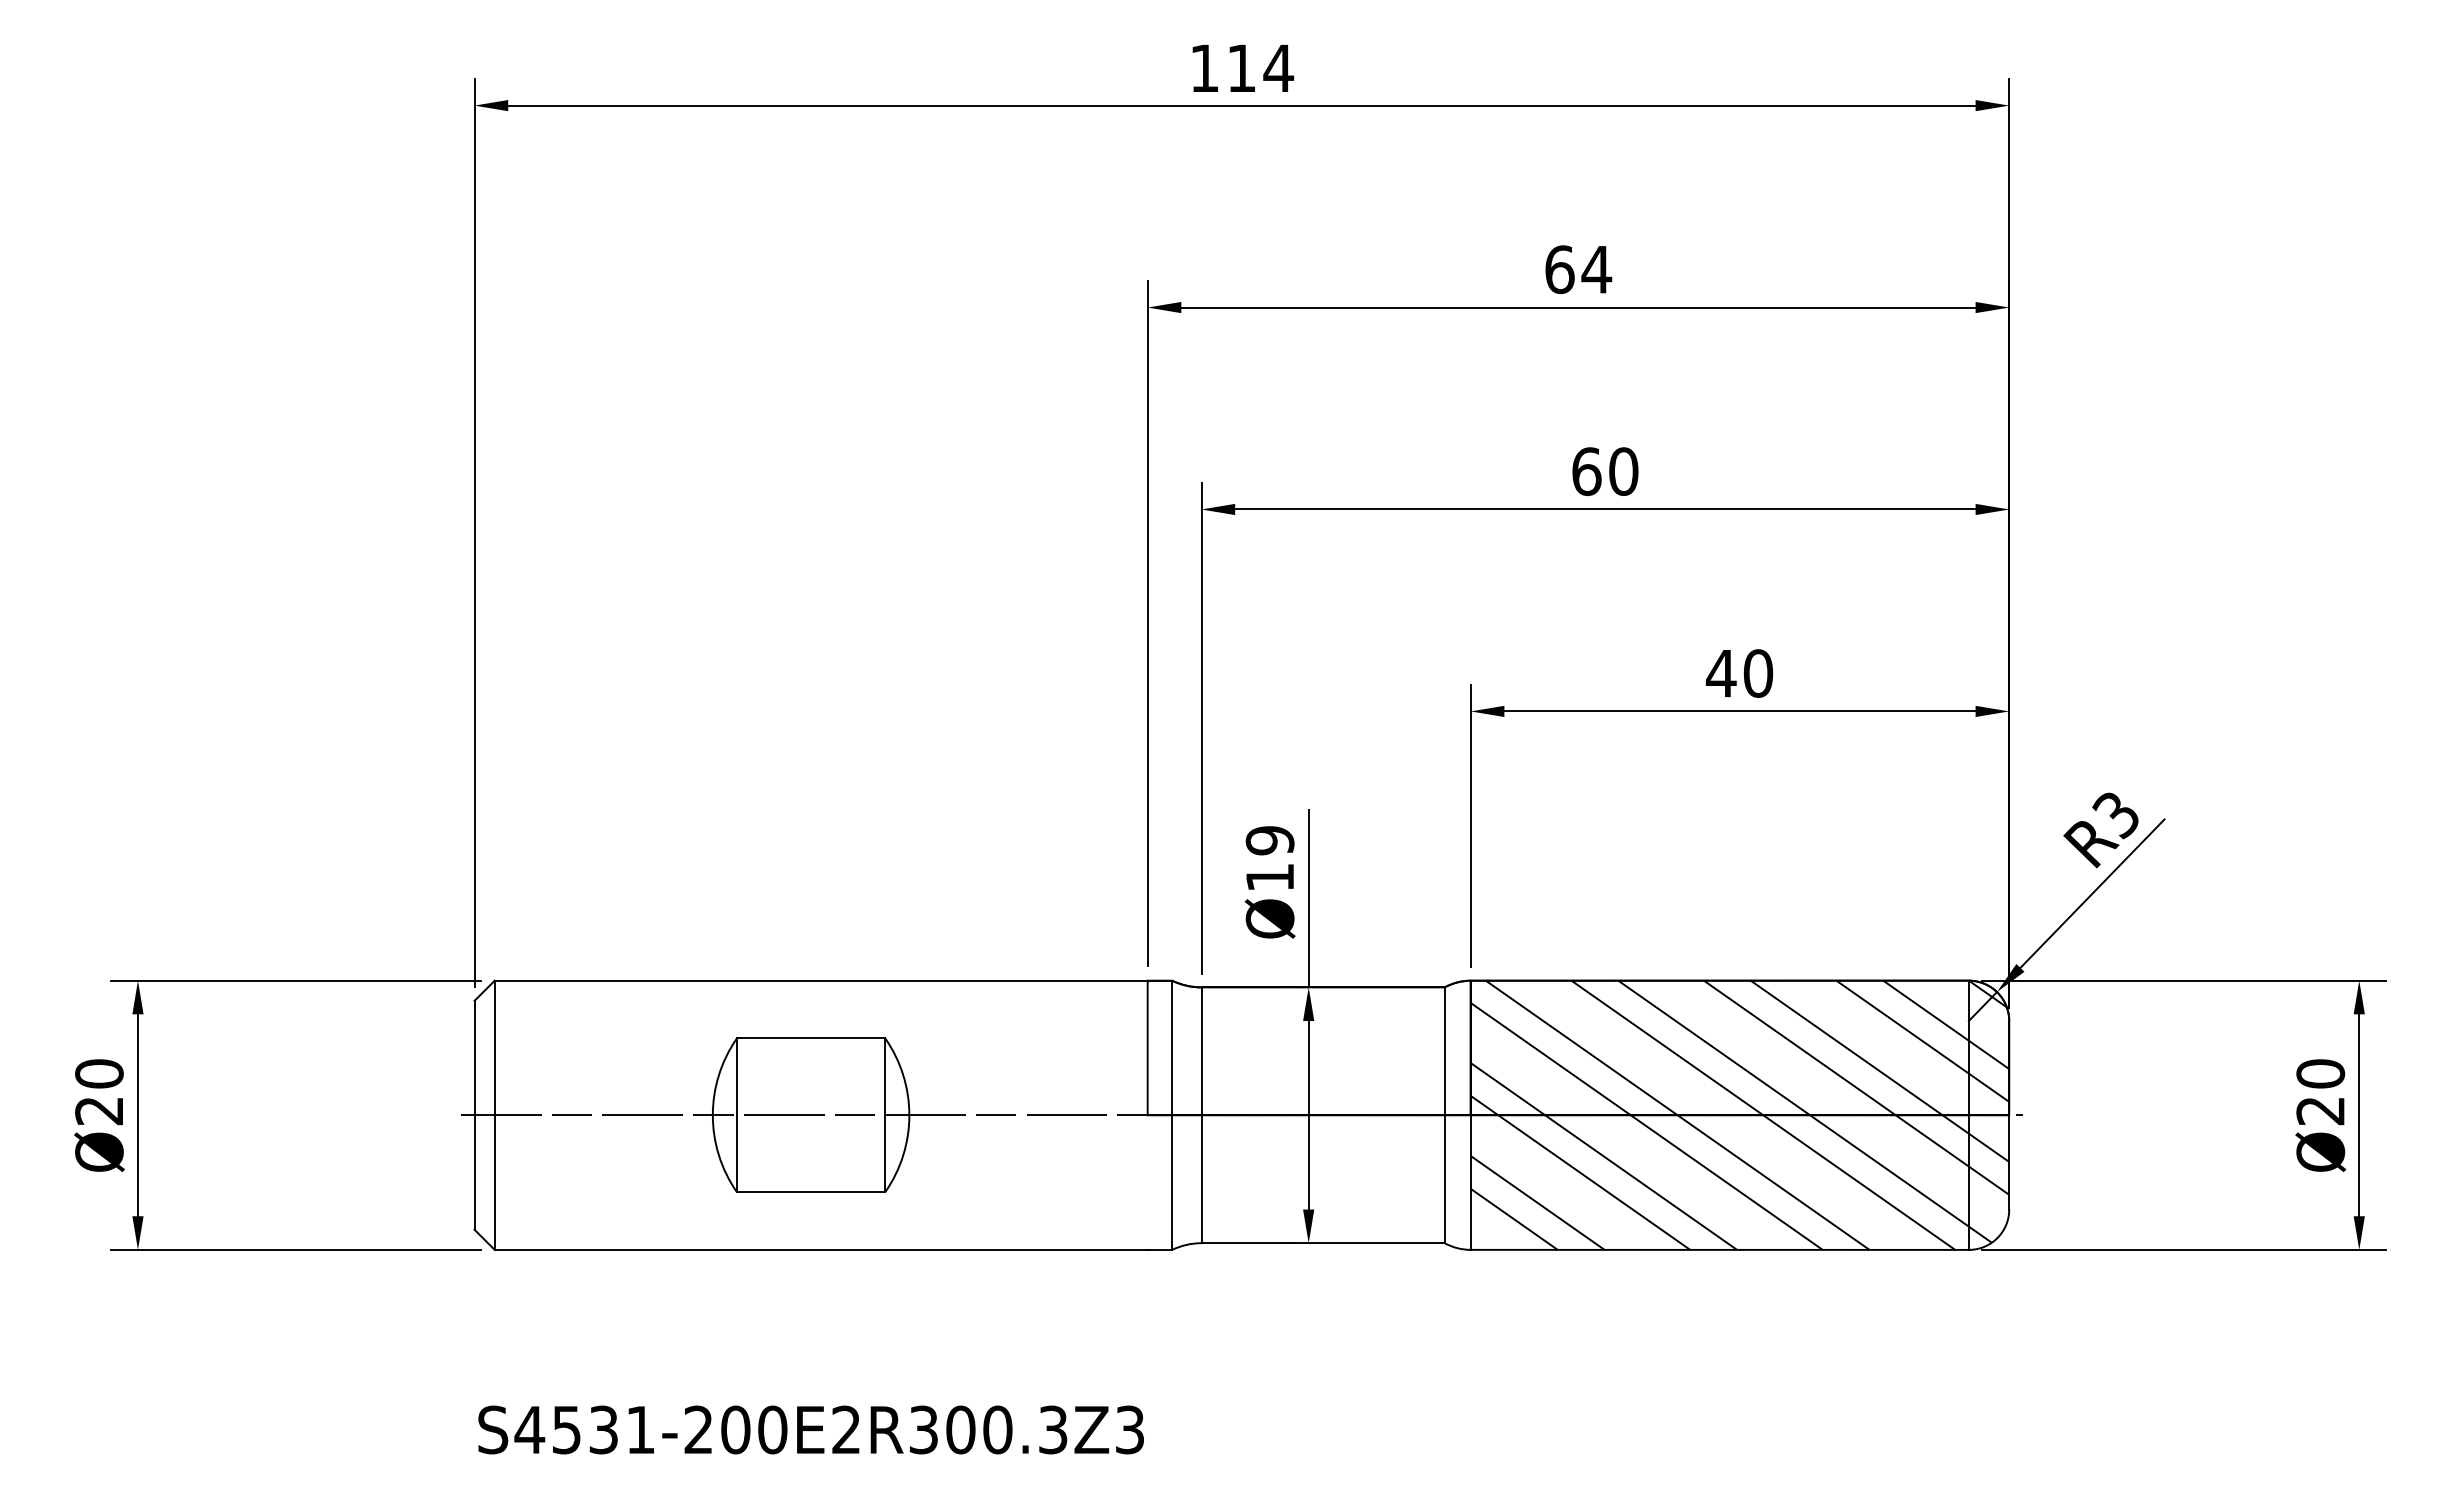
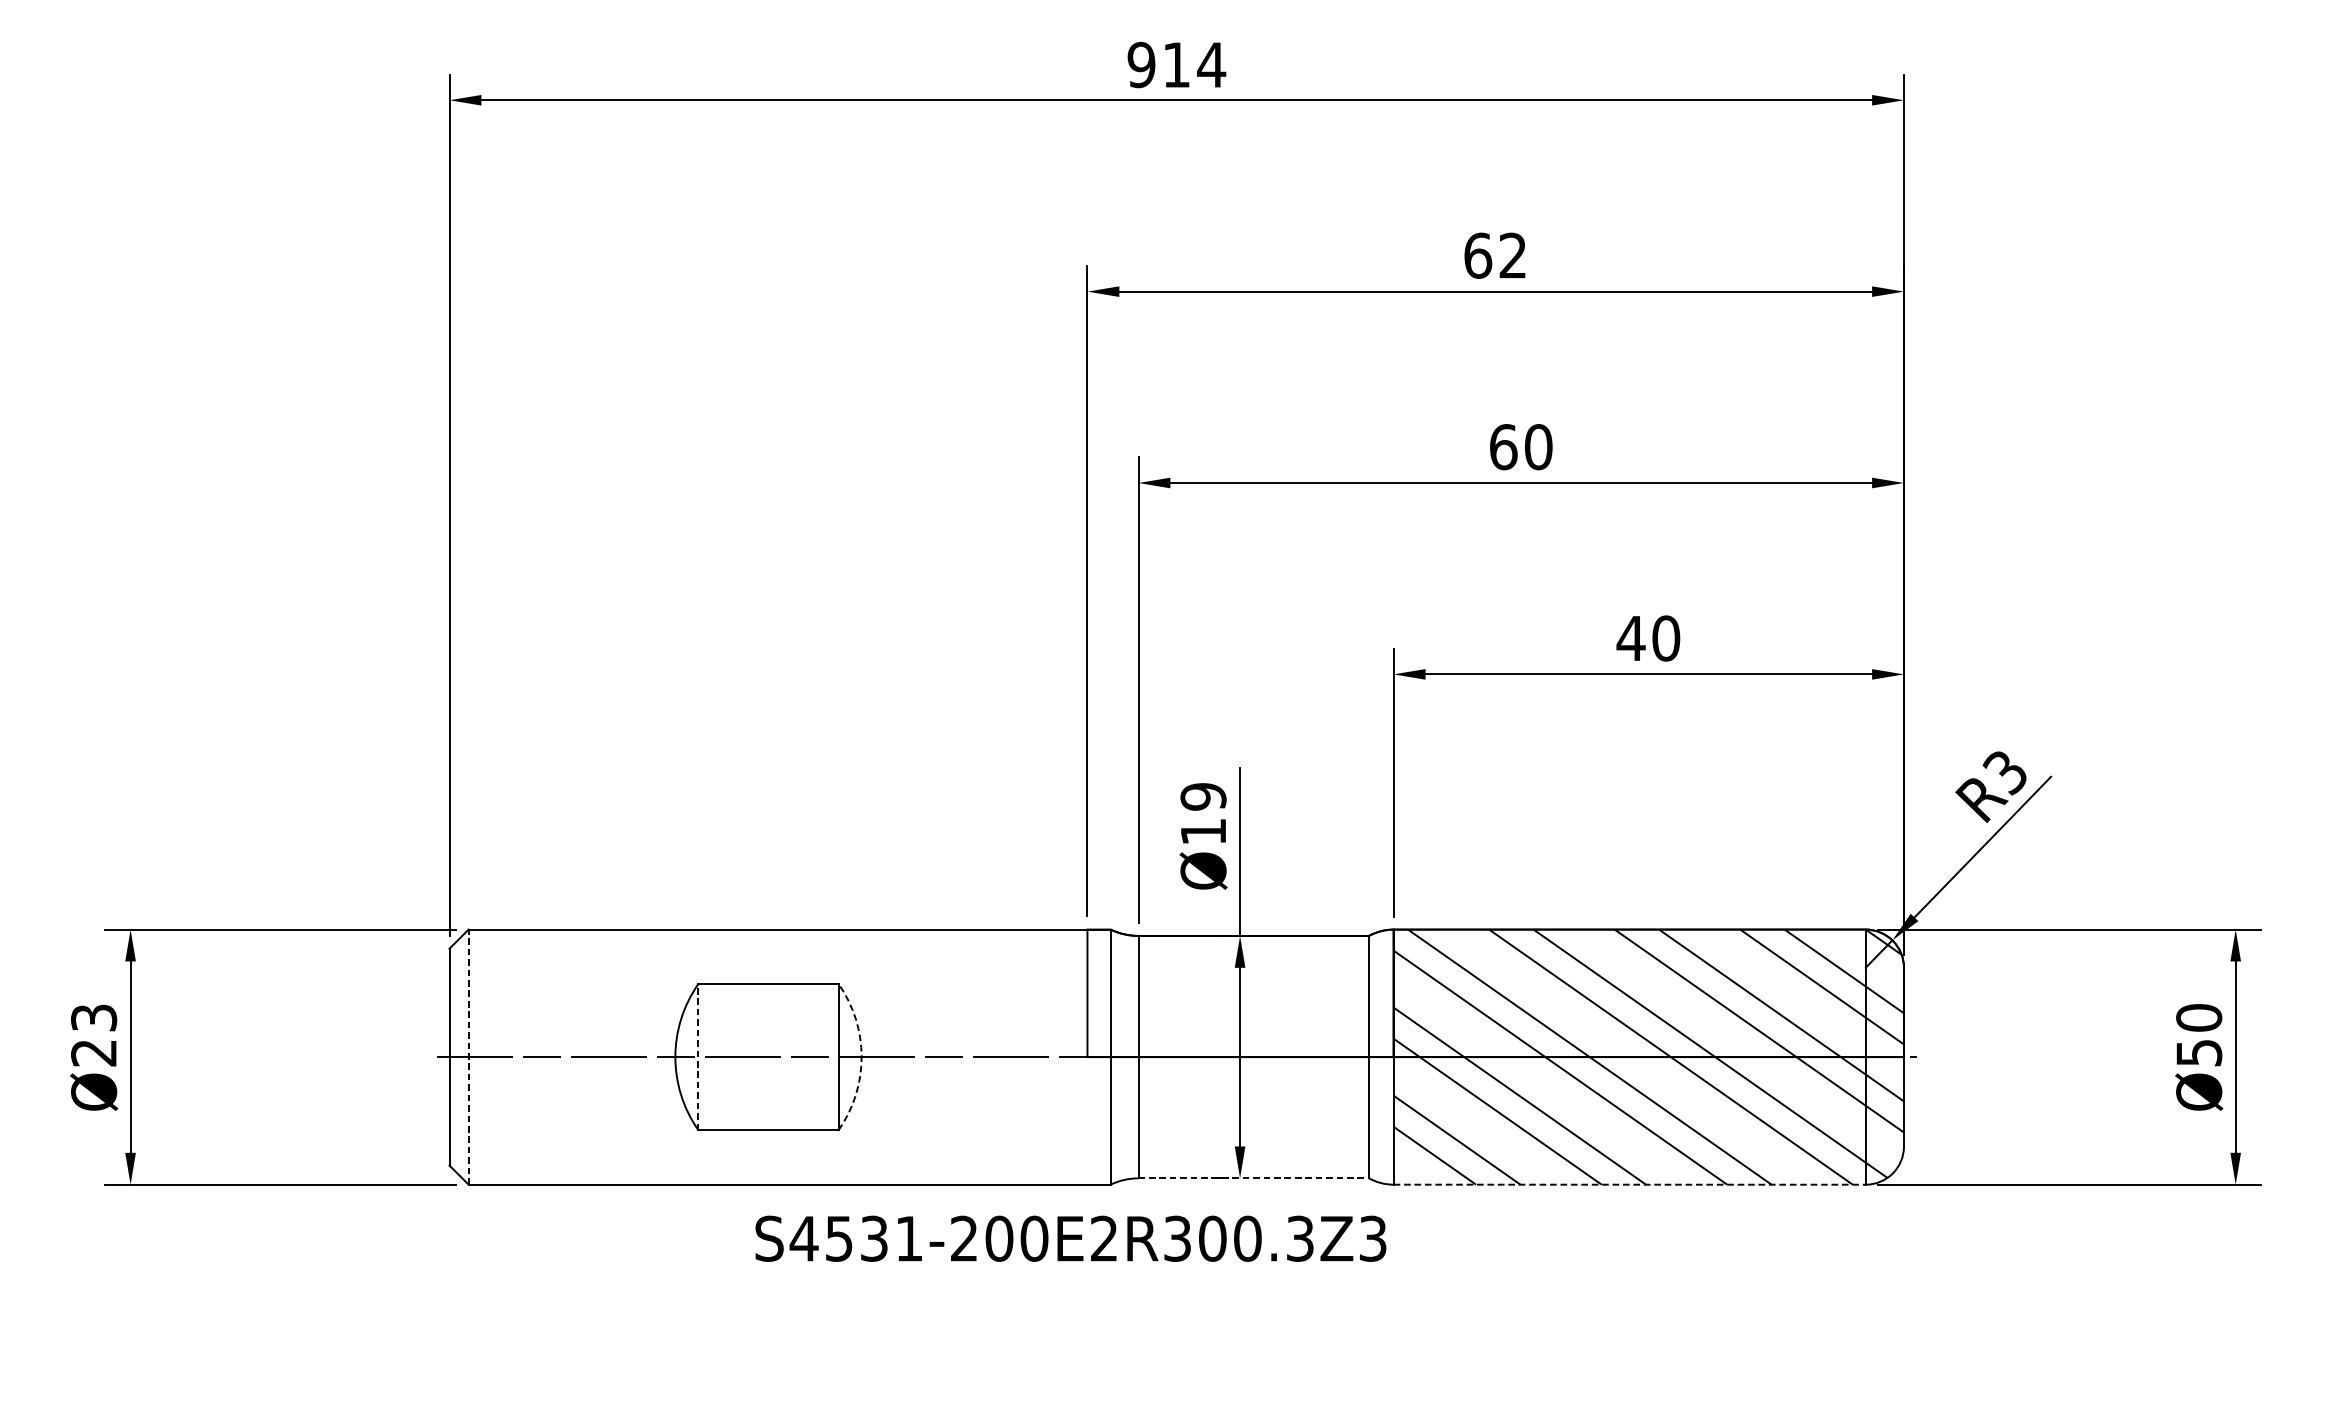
text: (1204, 68) -> (1141, 65), 114 -> 914
text: (1596, 269) -> (1512, 255), 64 -> 62
text: (99, 1073) -> (94, 1017), Ø20 -> Ø23
text: (2320, 1111) -> (2198, 1053), Ø20 -> Ø50
line: (737, 1114) -> (698, 1056), solid -> dashed
line: (494, 1115) -> (468, 1057), solid -> dashed
arc: (909, 1115) -> (861, 1057), solid -> dashed
line: (1323, 1243) -> (1254, 1178), solid -> dashed
line: (1720, 1249) -> (1630, 1184), solid -> dashed
text: (810, 1429) -> (1070, 1238), moved

